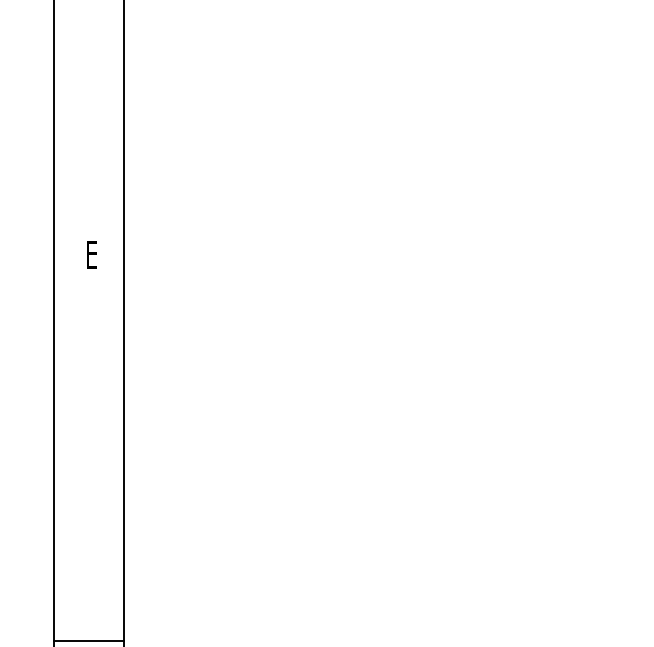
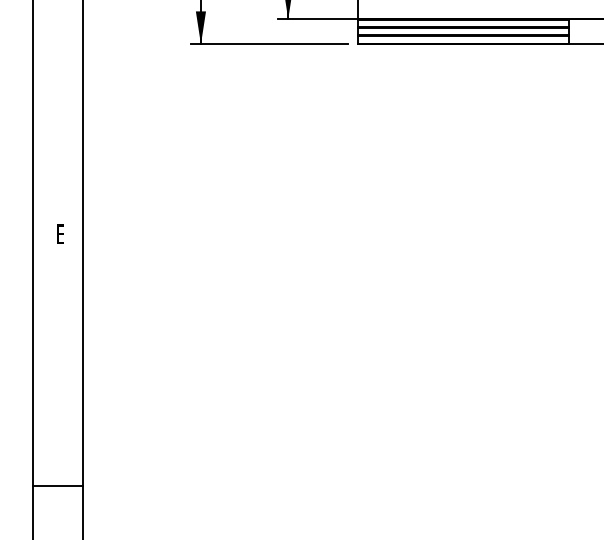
line: (89, 640) -> (58, 485), moved

